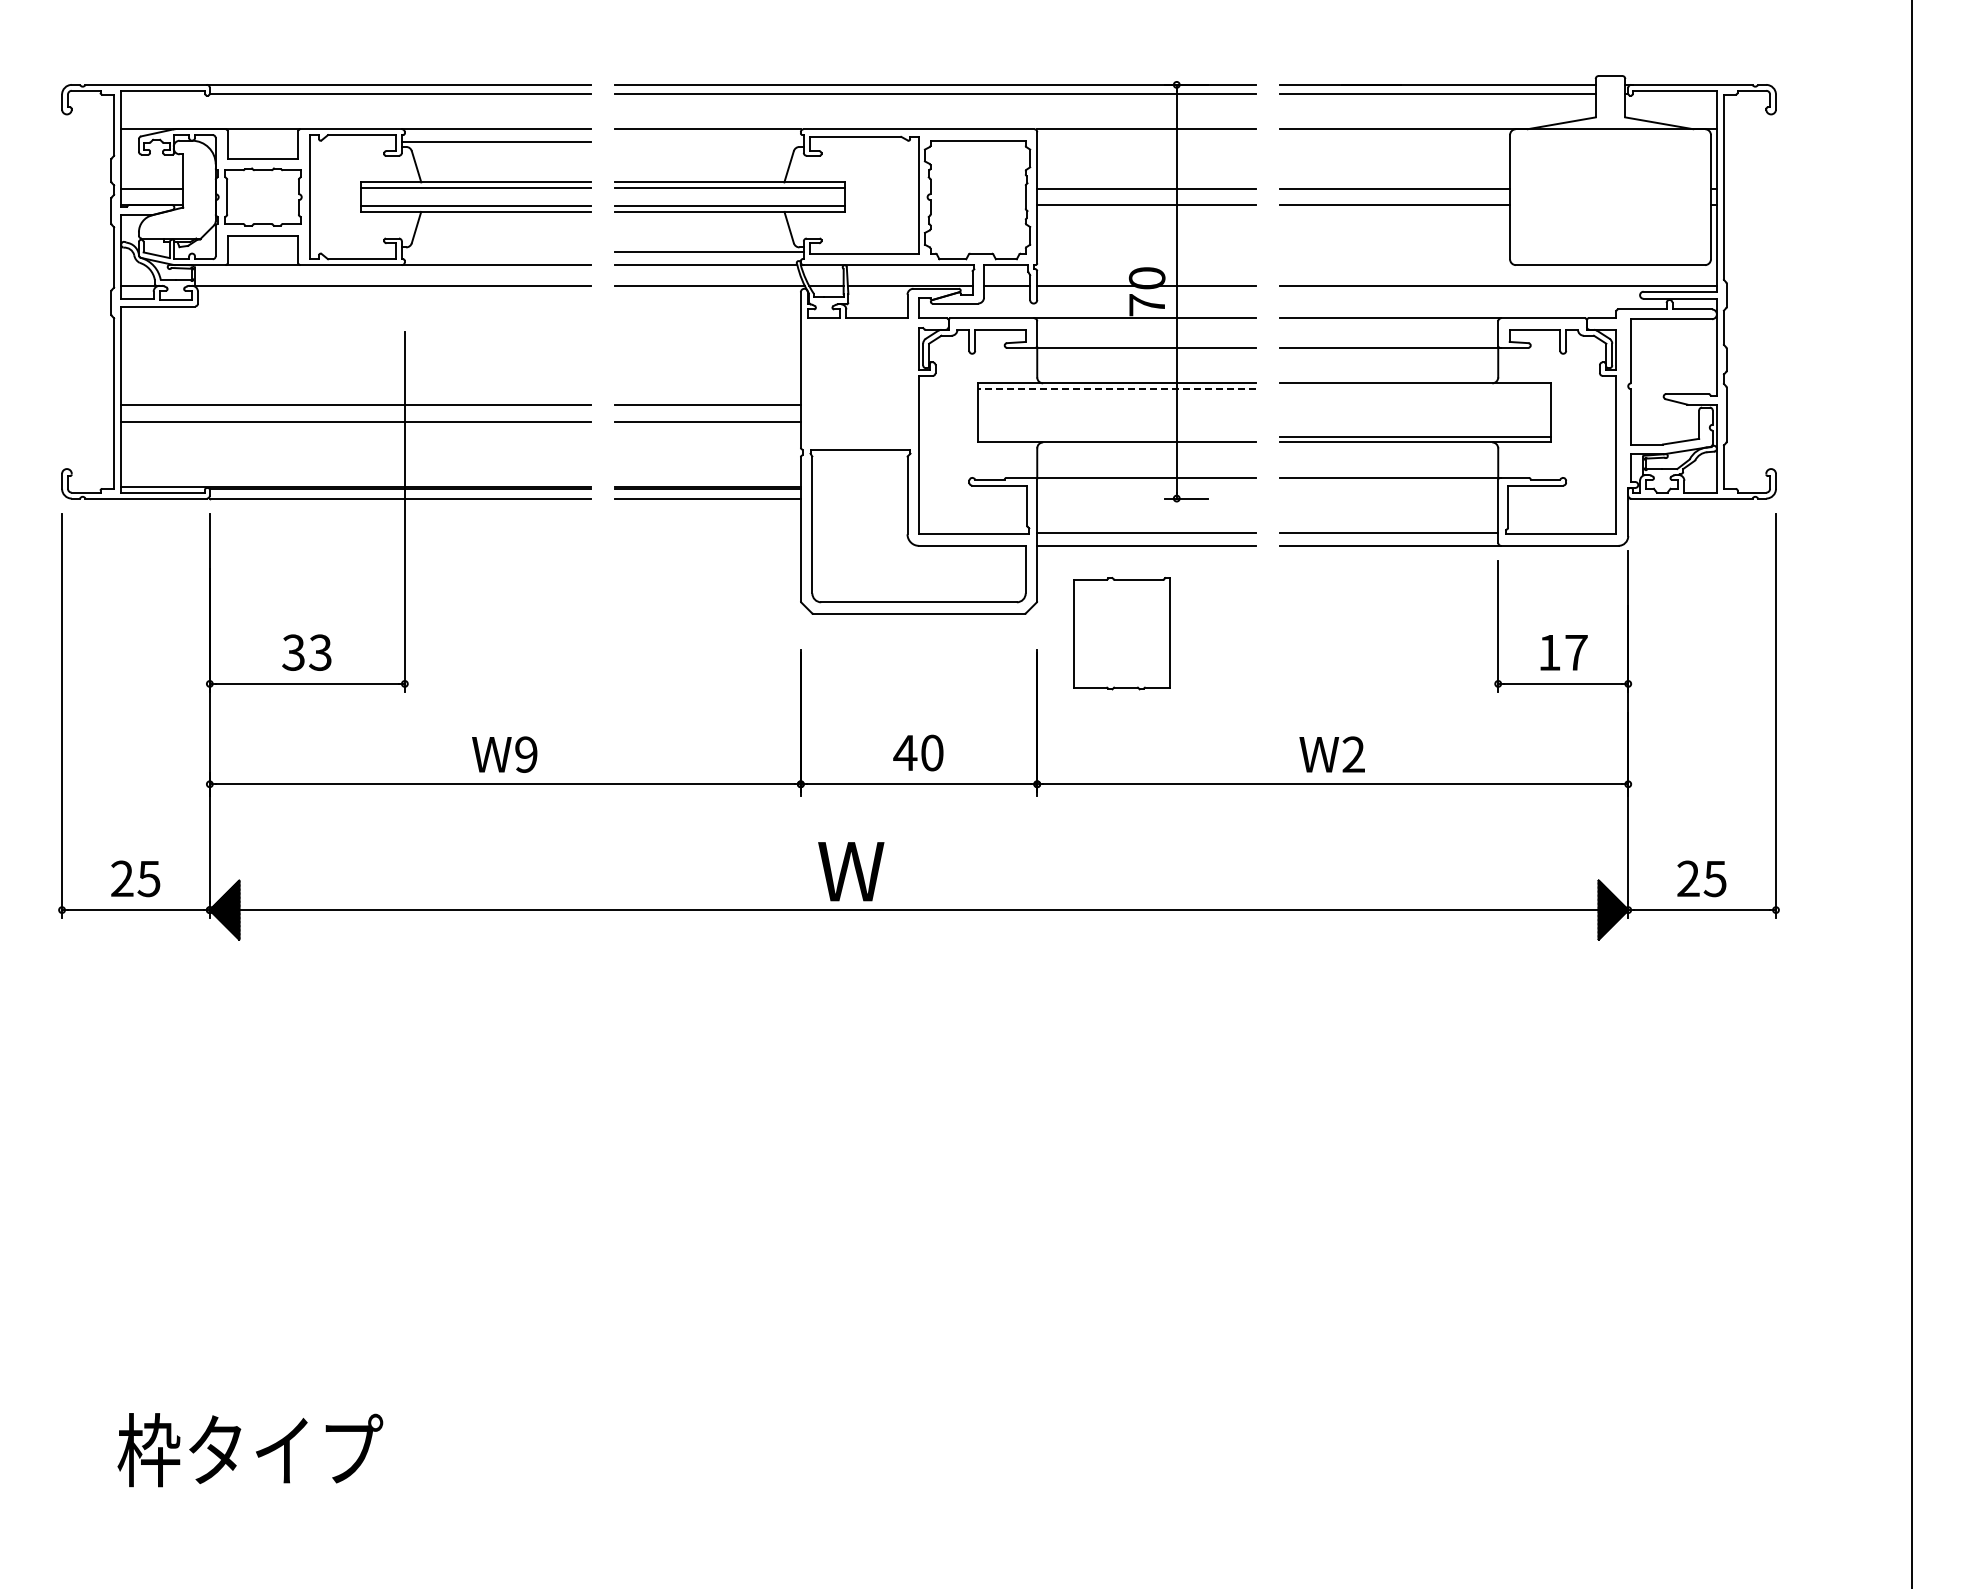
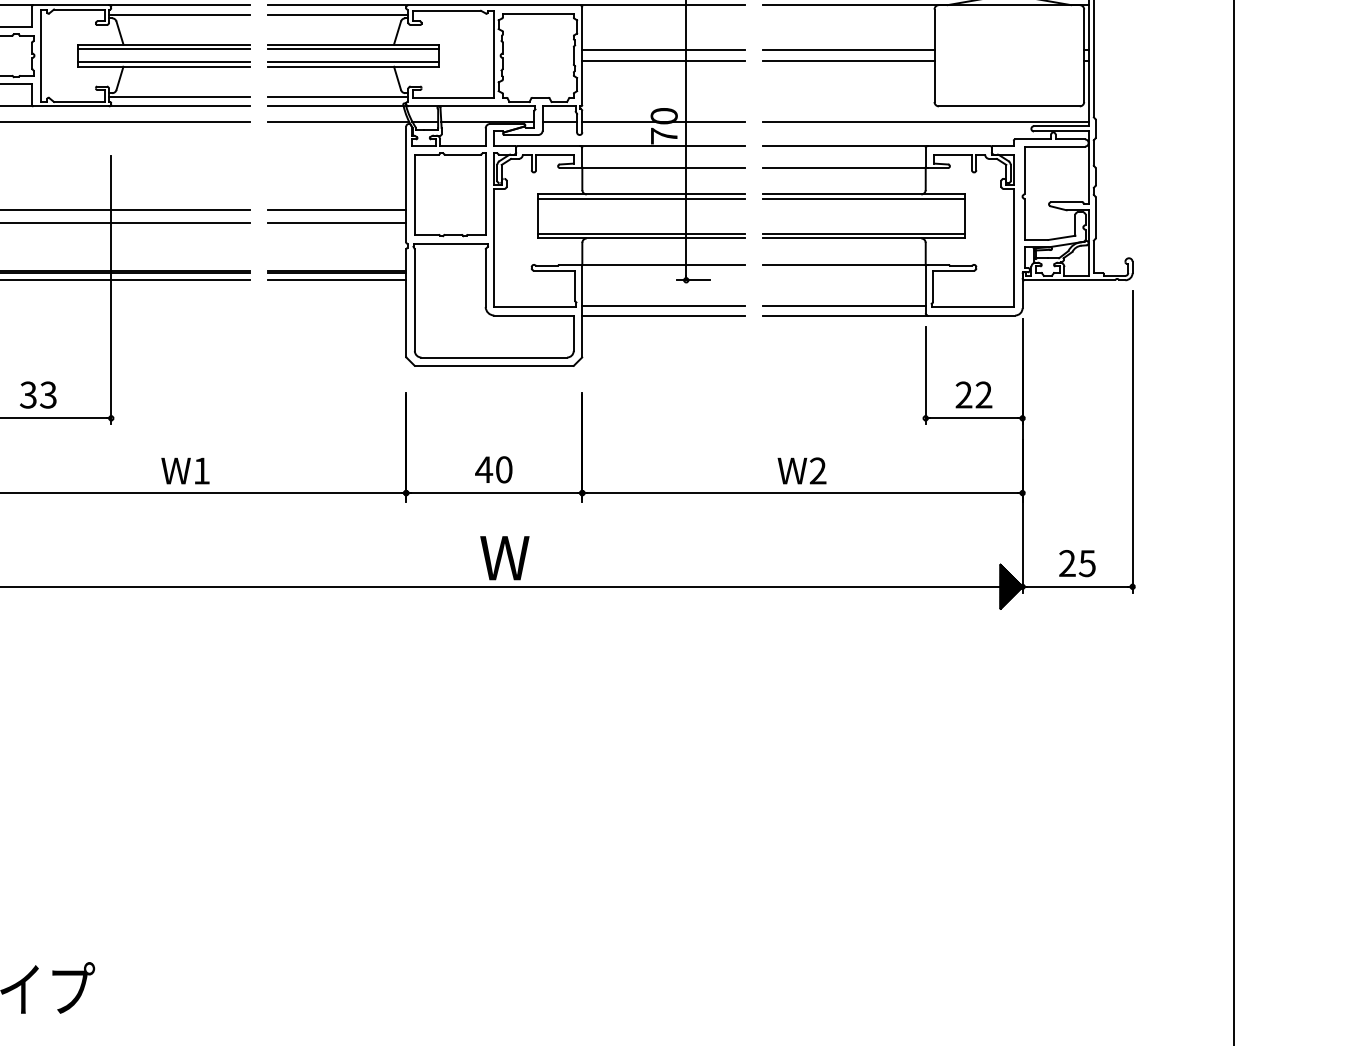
line: (708, 142) -> (337, 15), added
line: (496, 252) -> (179, 96), added
line: (1117, 389) -> (642, 199), dashed -> solid
line: (1415, 389) -> (864, 199), added
line: (1116, 436) -> (641, 234), added
part: (1121, 633) -> (449, 194), moved
text: (1562, 652) -> (973, 394), 17 -> 22
text: (526, 754) -> (201, 470), W9 -> W1
text: (851, 871) -> (505, 558), moved

